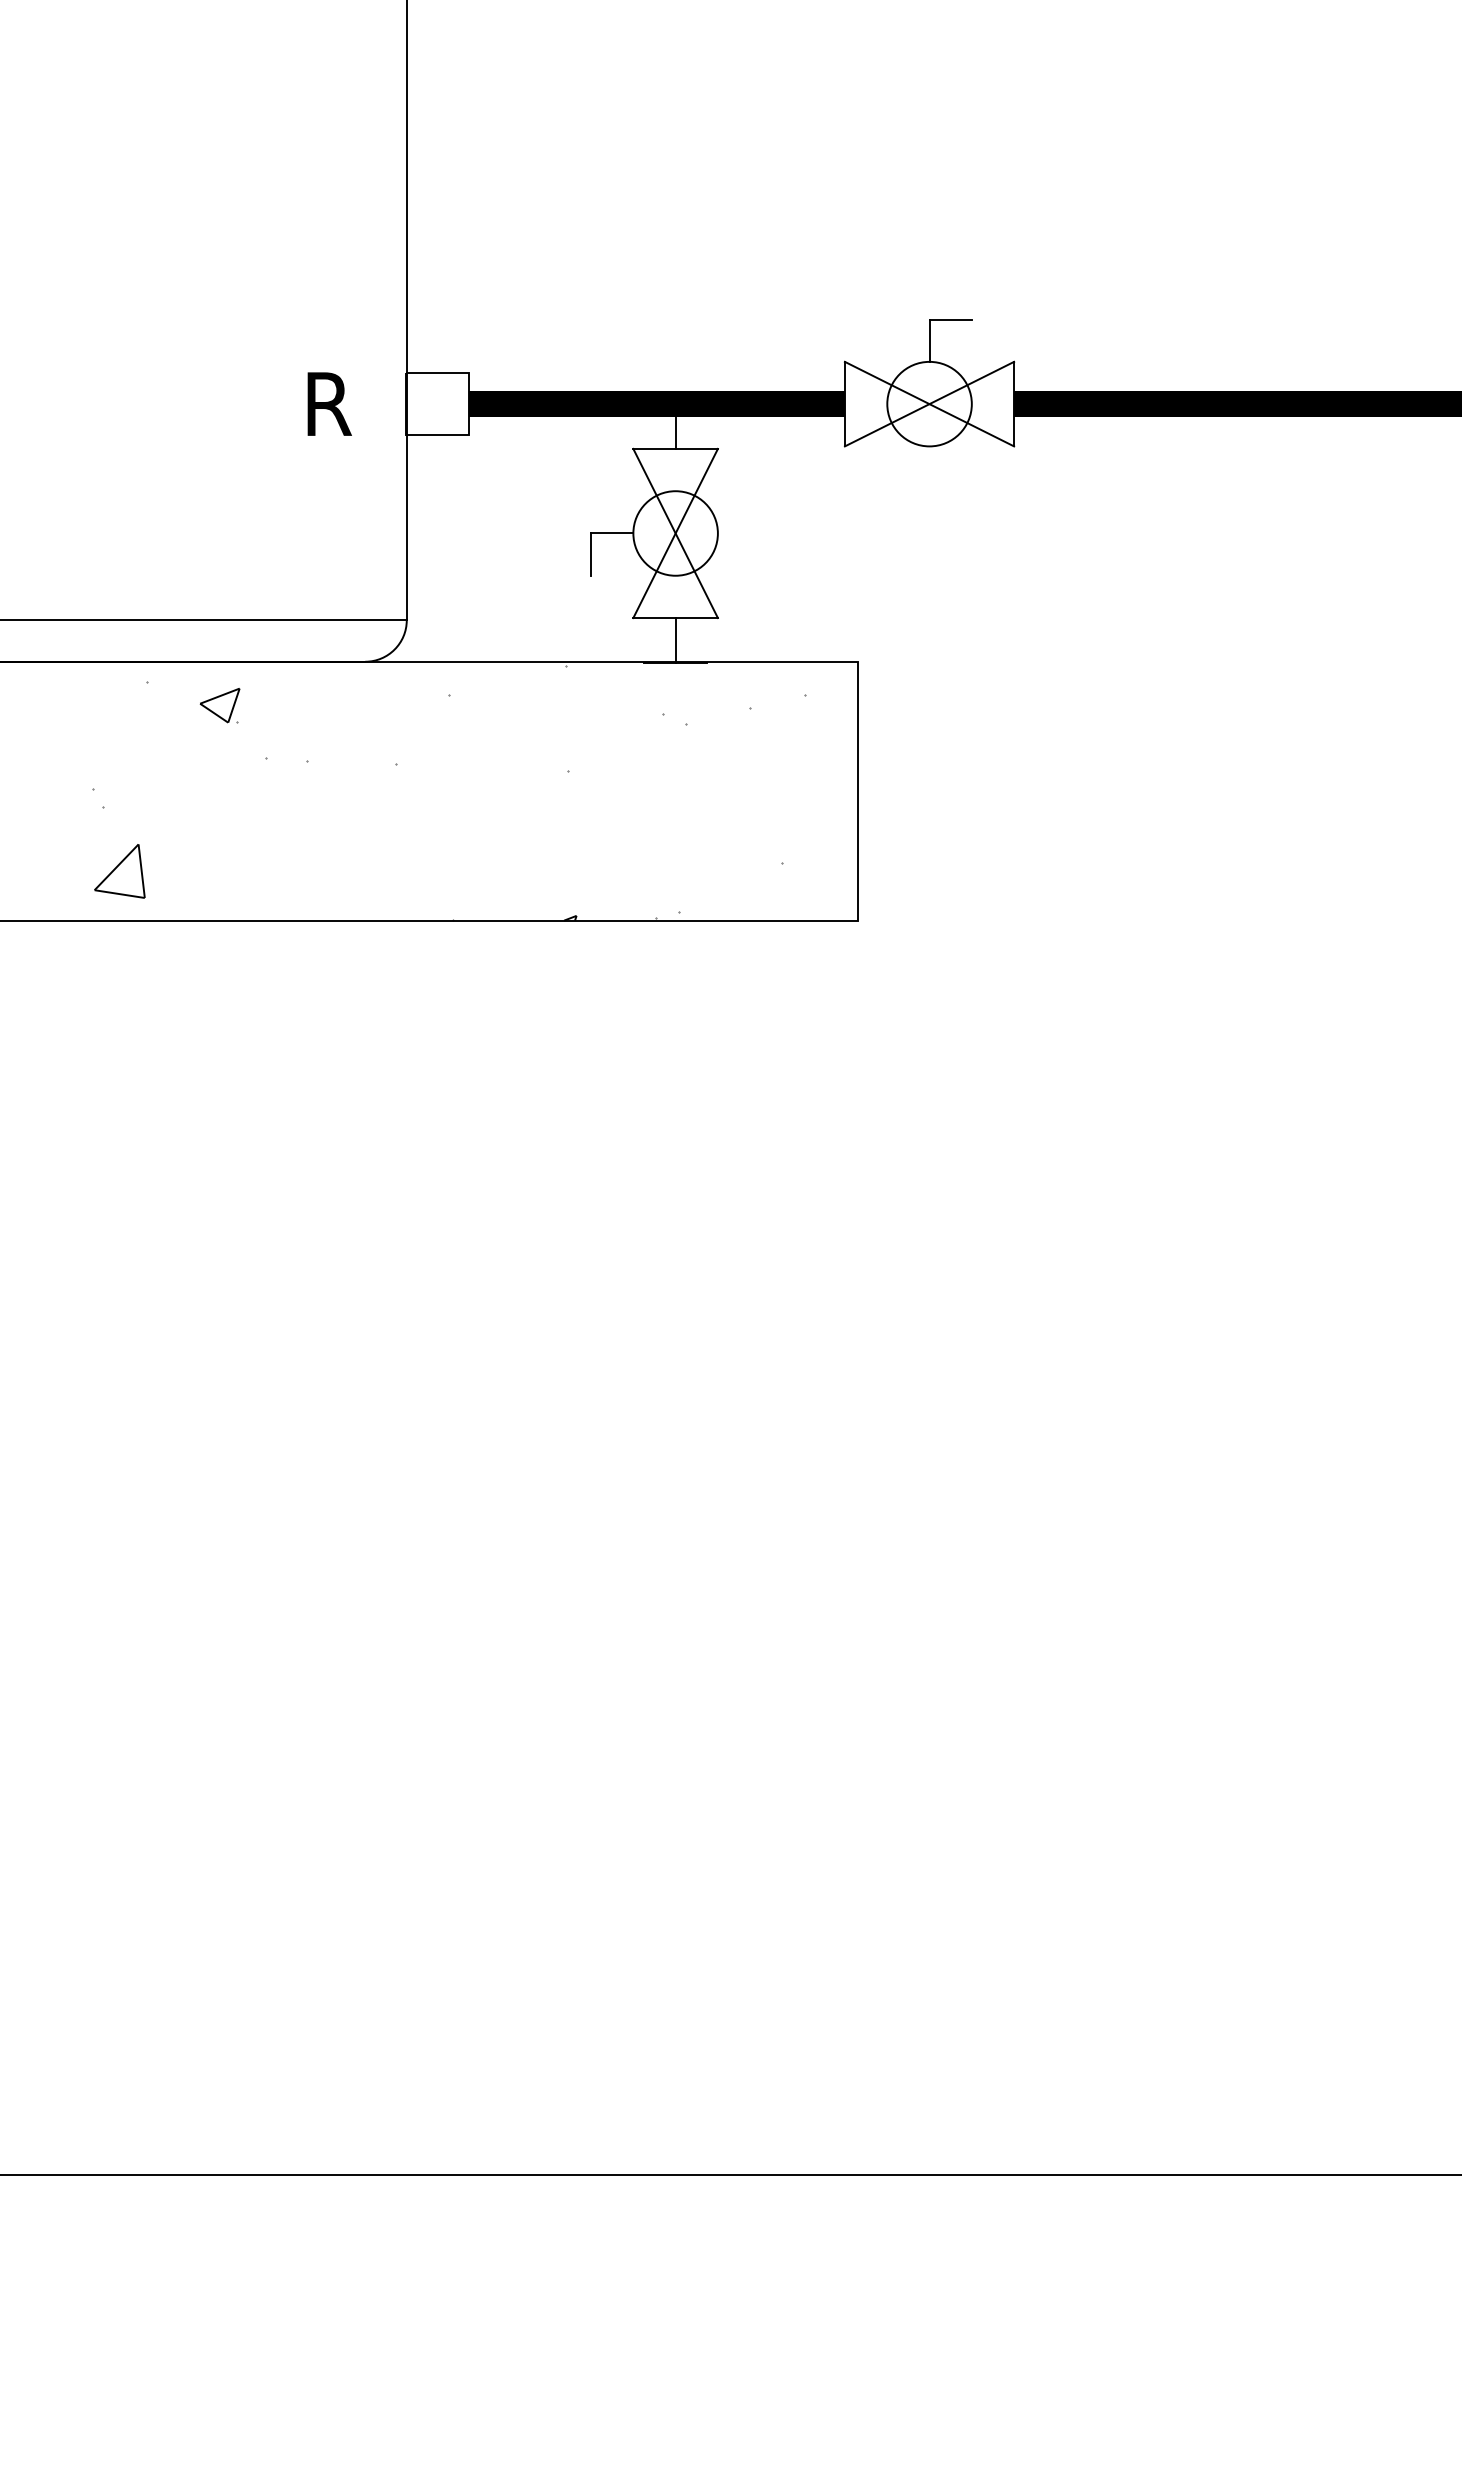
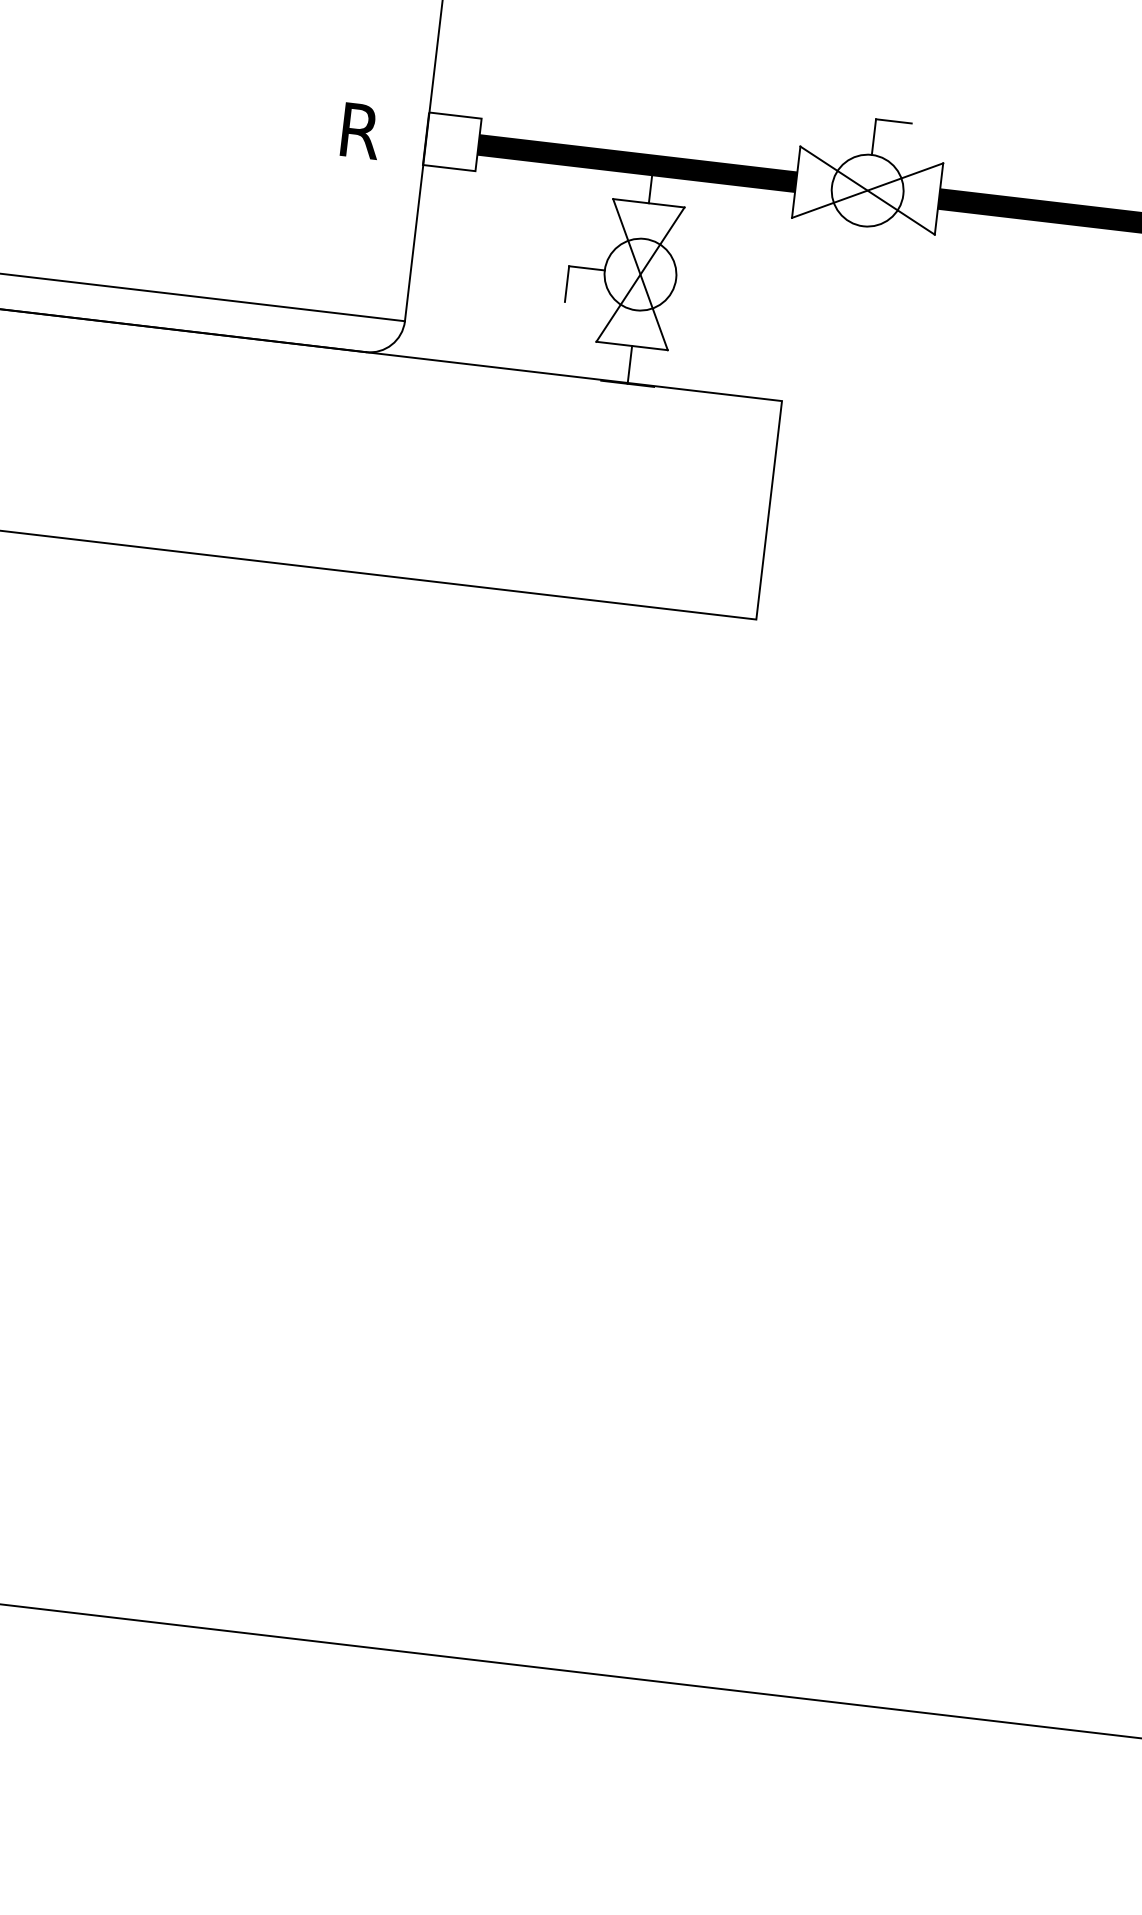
hatch: (448, 792) -> (423, 470), removed

